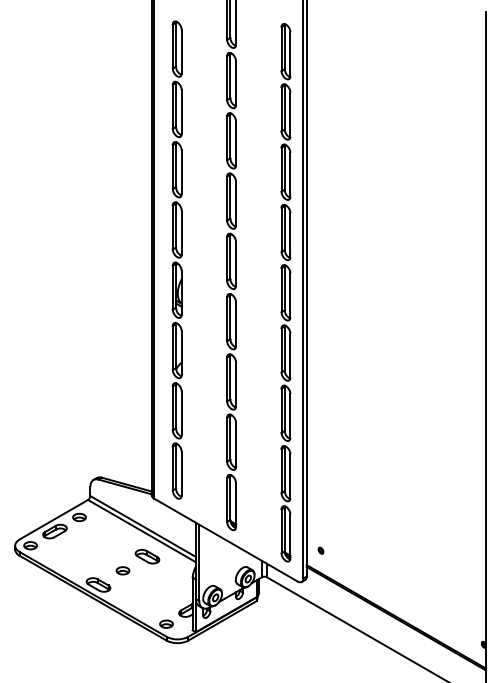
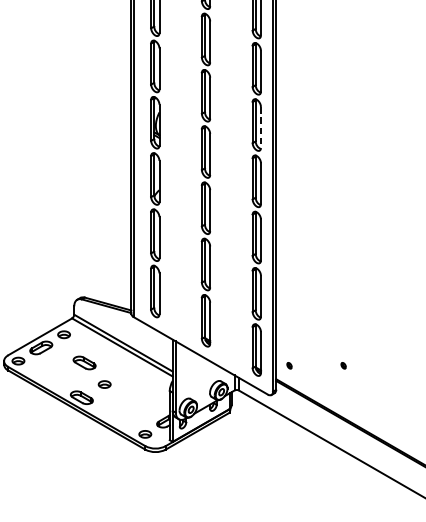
line: (290, 295) -> (261, 127), solid -> dashed
part: (378, 550) -> (343, 365), added
part: (147, 556) -> (84, 362), moved

